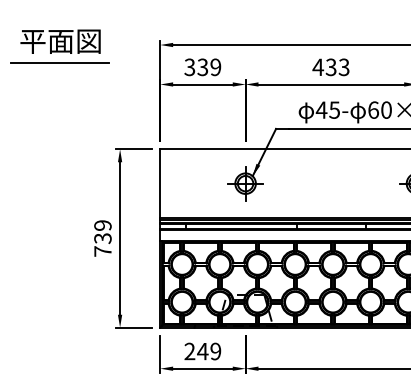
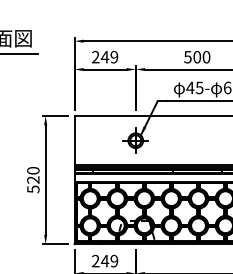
text: (196, 67) -> (100, 57), 339 -> 249
text: (330, 67) -> (196, 57), 433 -> 500
text: (102, 238) -> (33, 180), 739 -> 520

